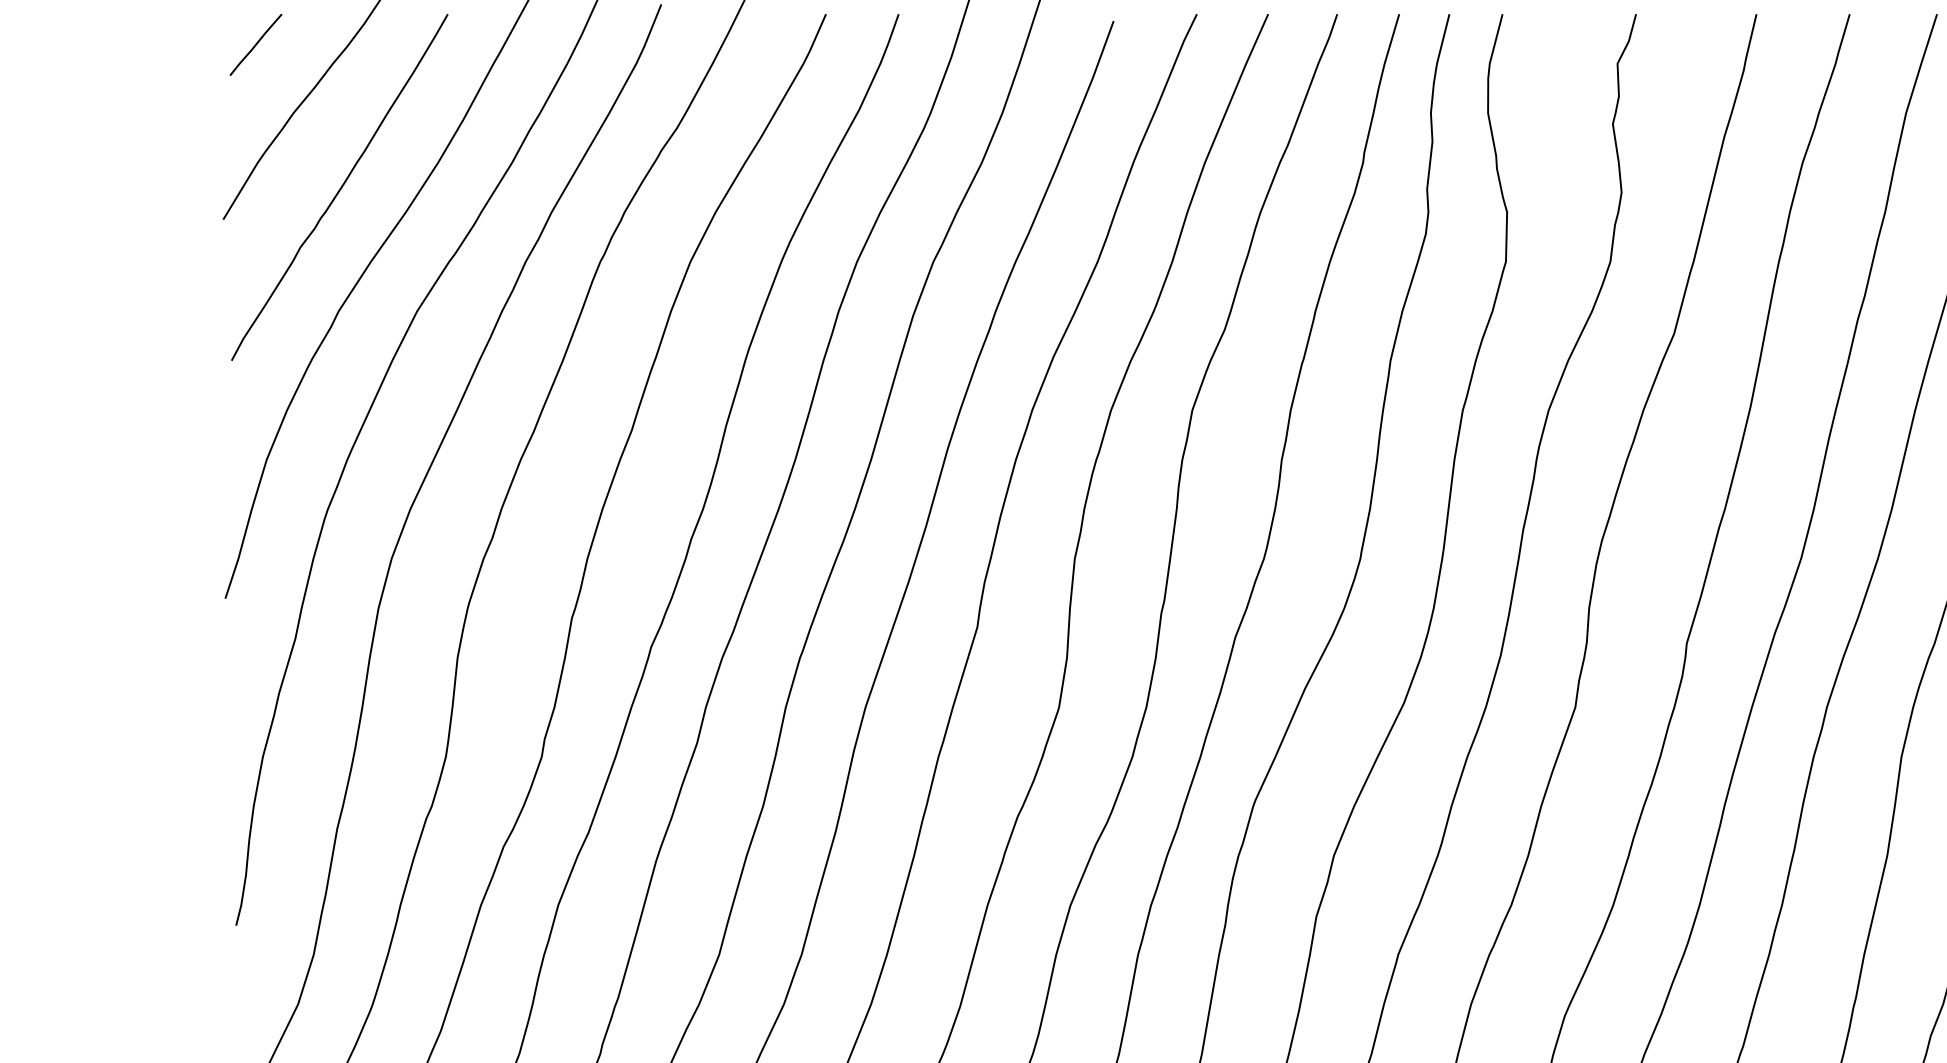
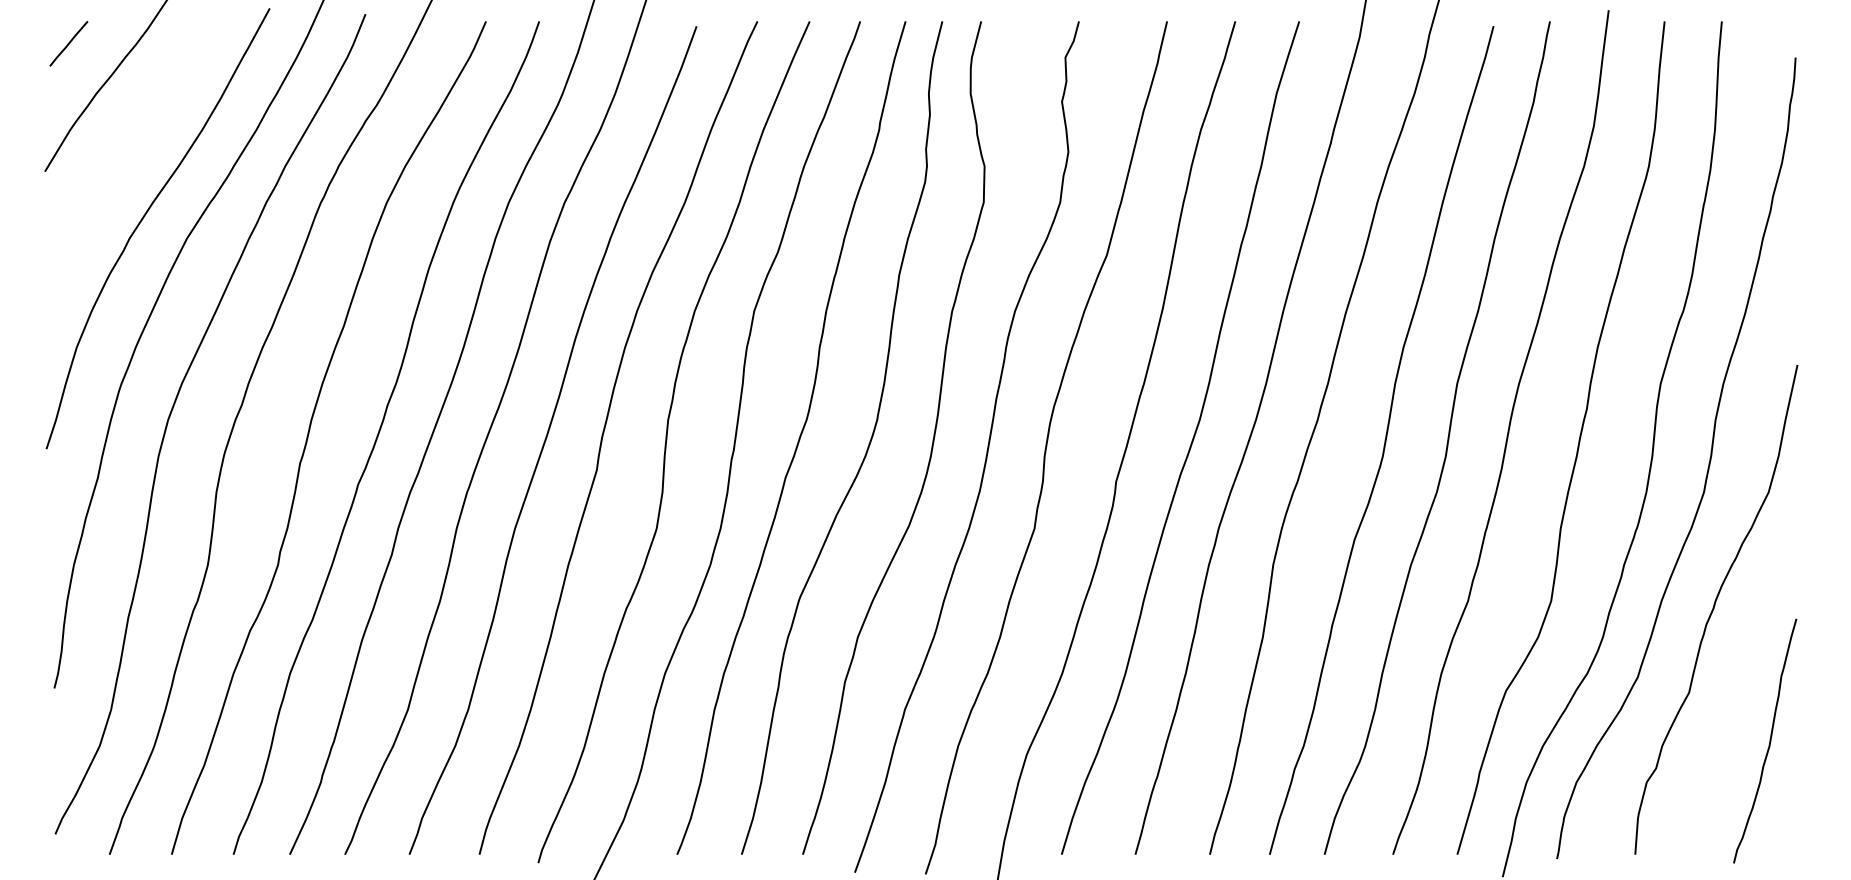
curve: (340, 187) -> (130, 148), removed

